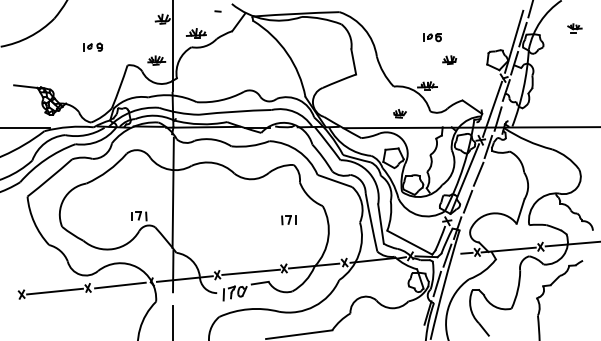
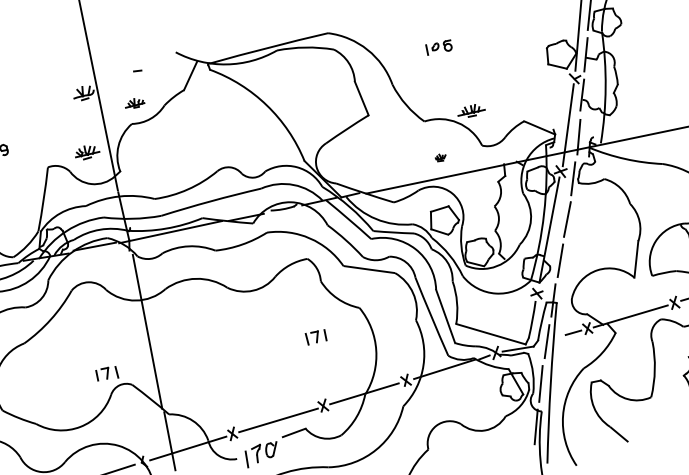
line: (217, 11) -> (136, 71), moved
part: (196, 33) -> (134, 103), size x0.7
part: (432, 37) -> (439, 47), moved
part: (449, 59) -> (494, 68), removed
part: (399, 113) -> (440, 157), size x0.6

